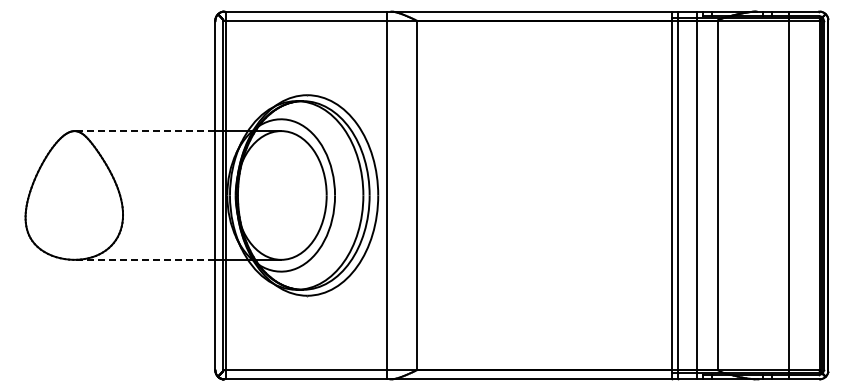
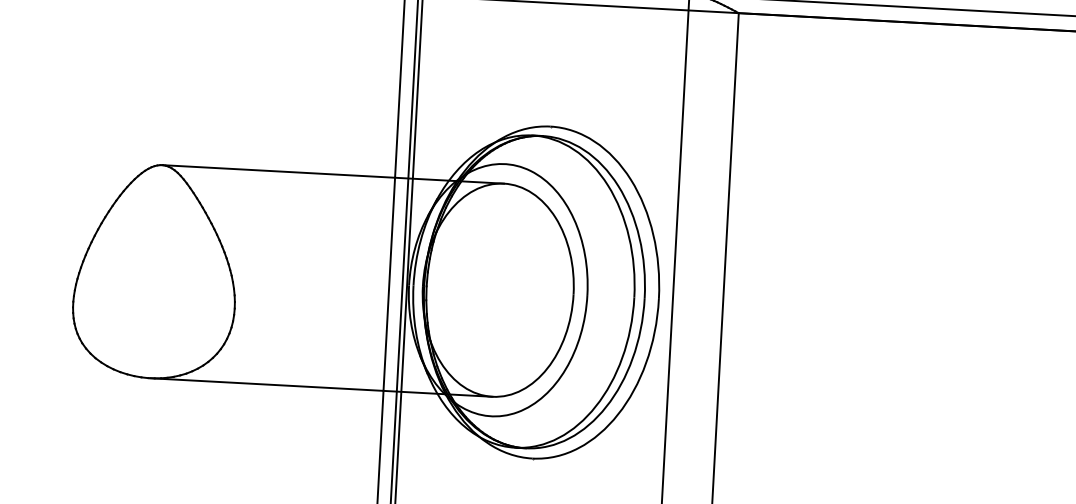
line: (144, 131) -> (277, 172), dashed -> solid
line: (144, 259) -> (266, 383), dashed -> solid

